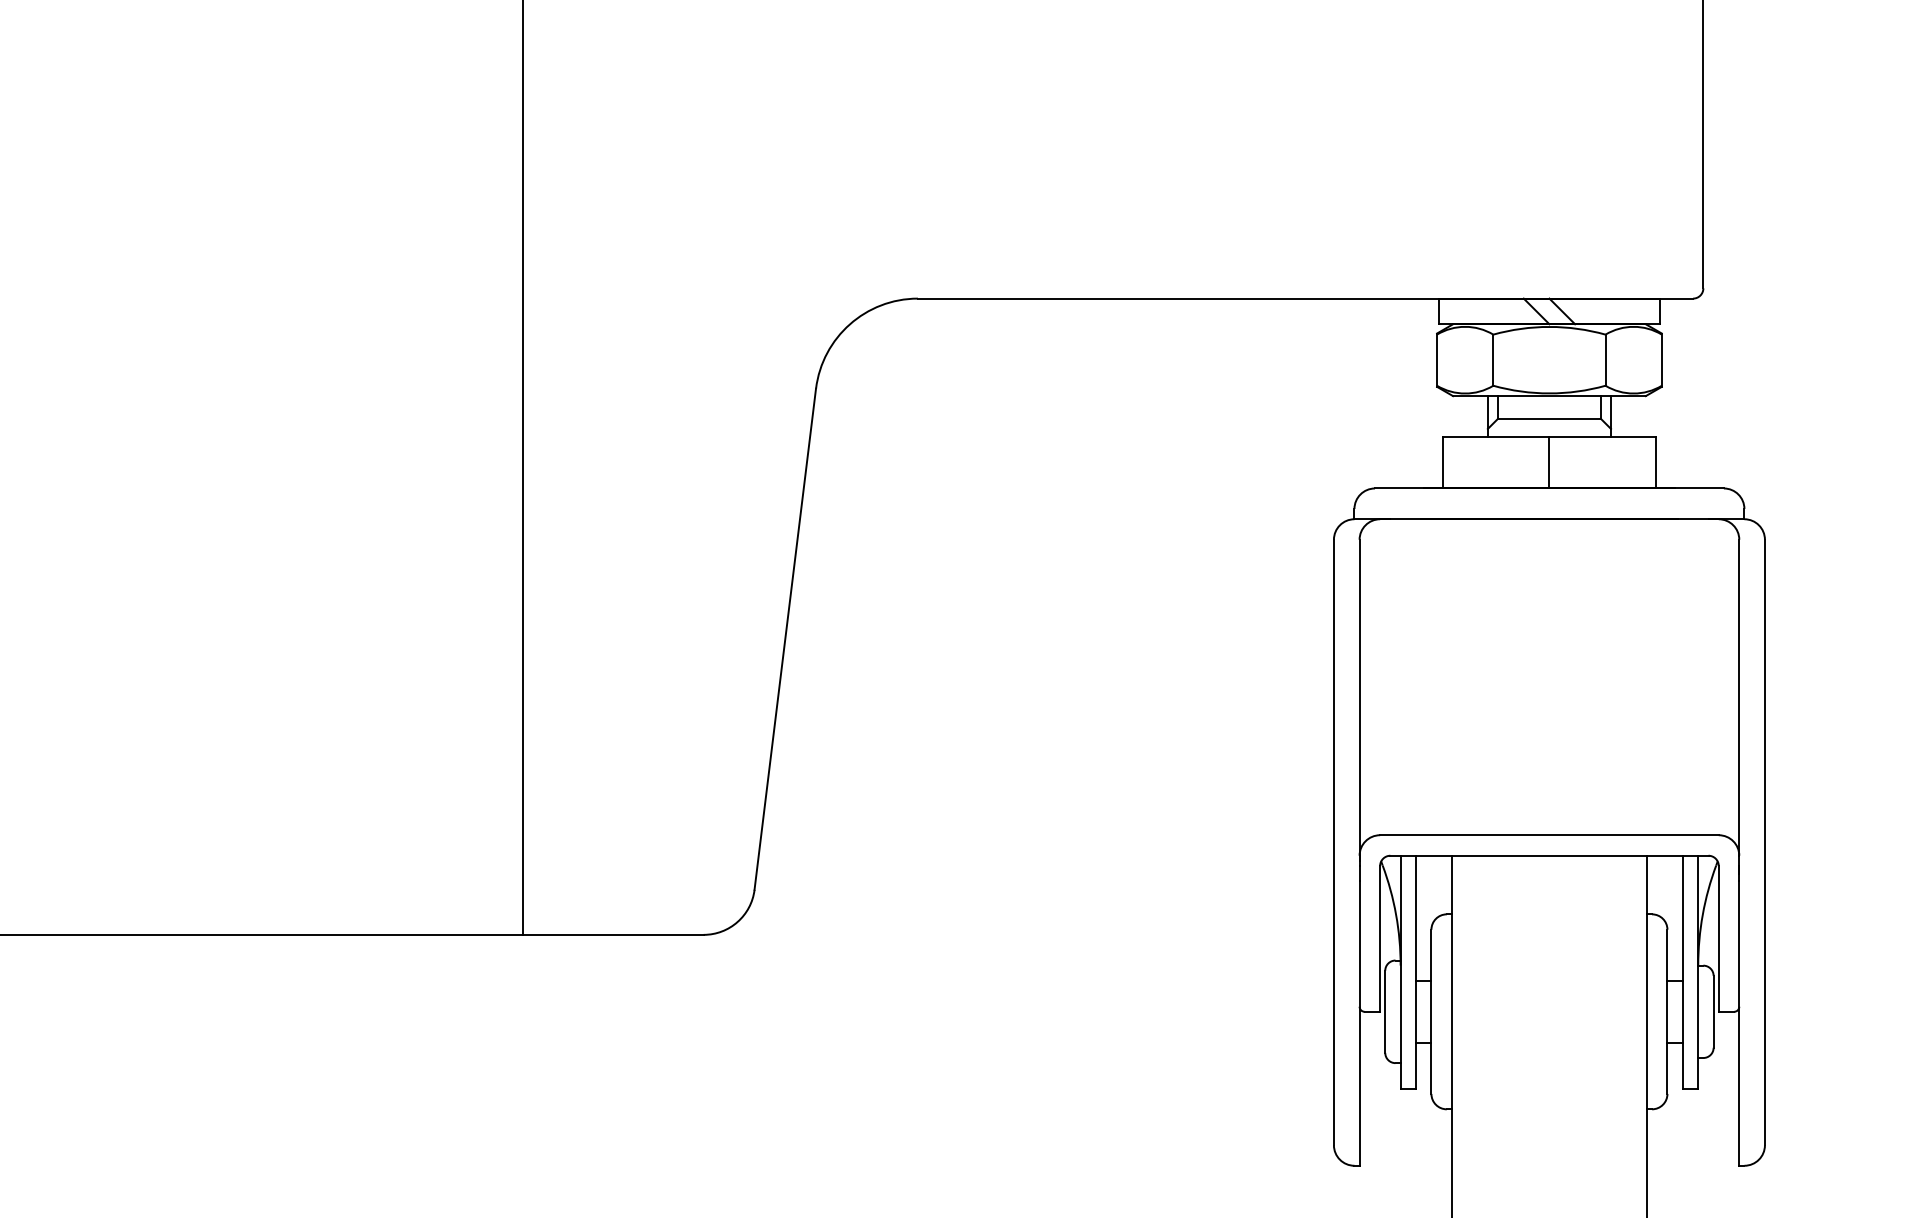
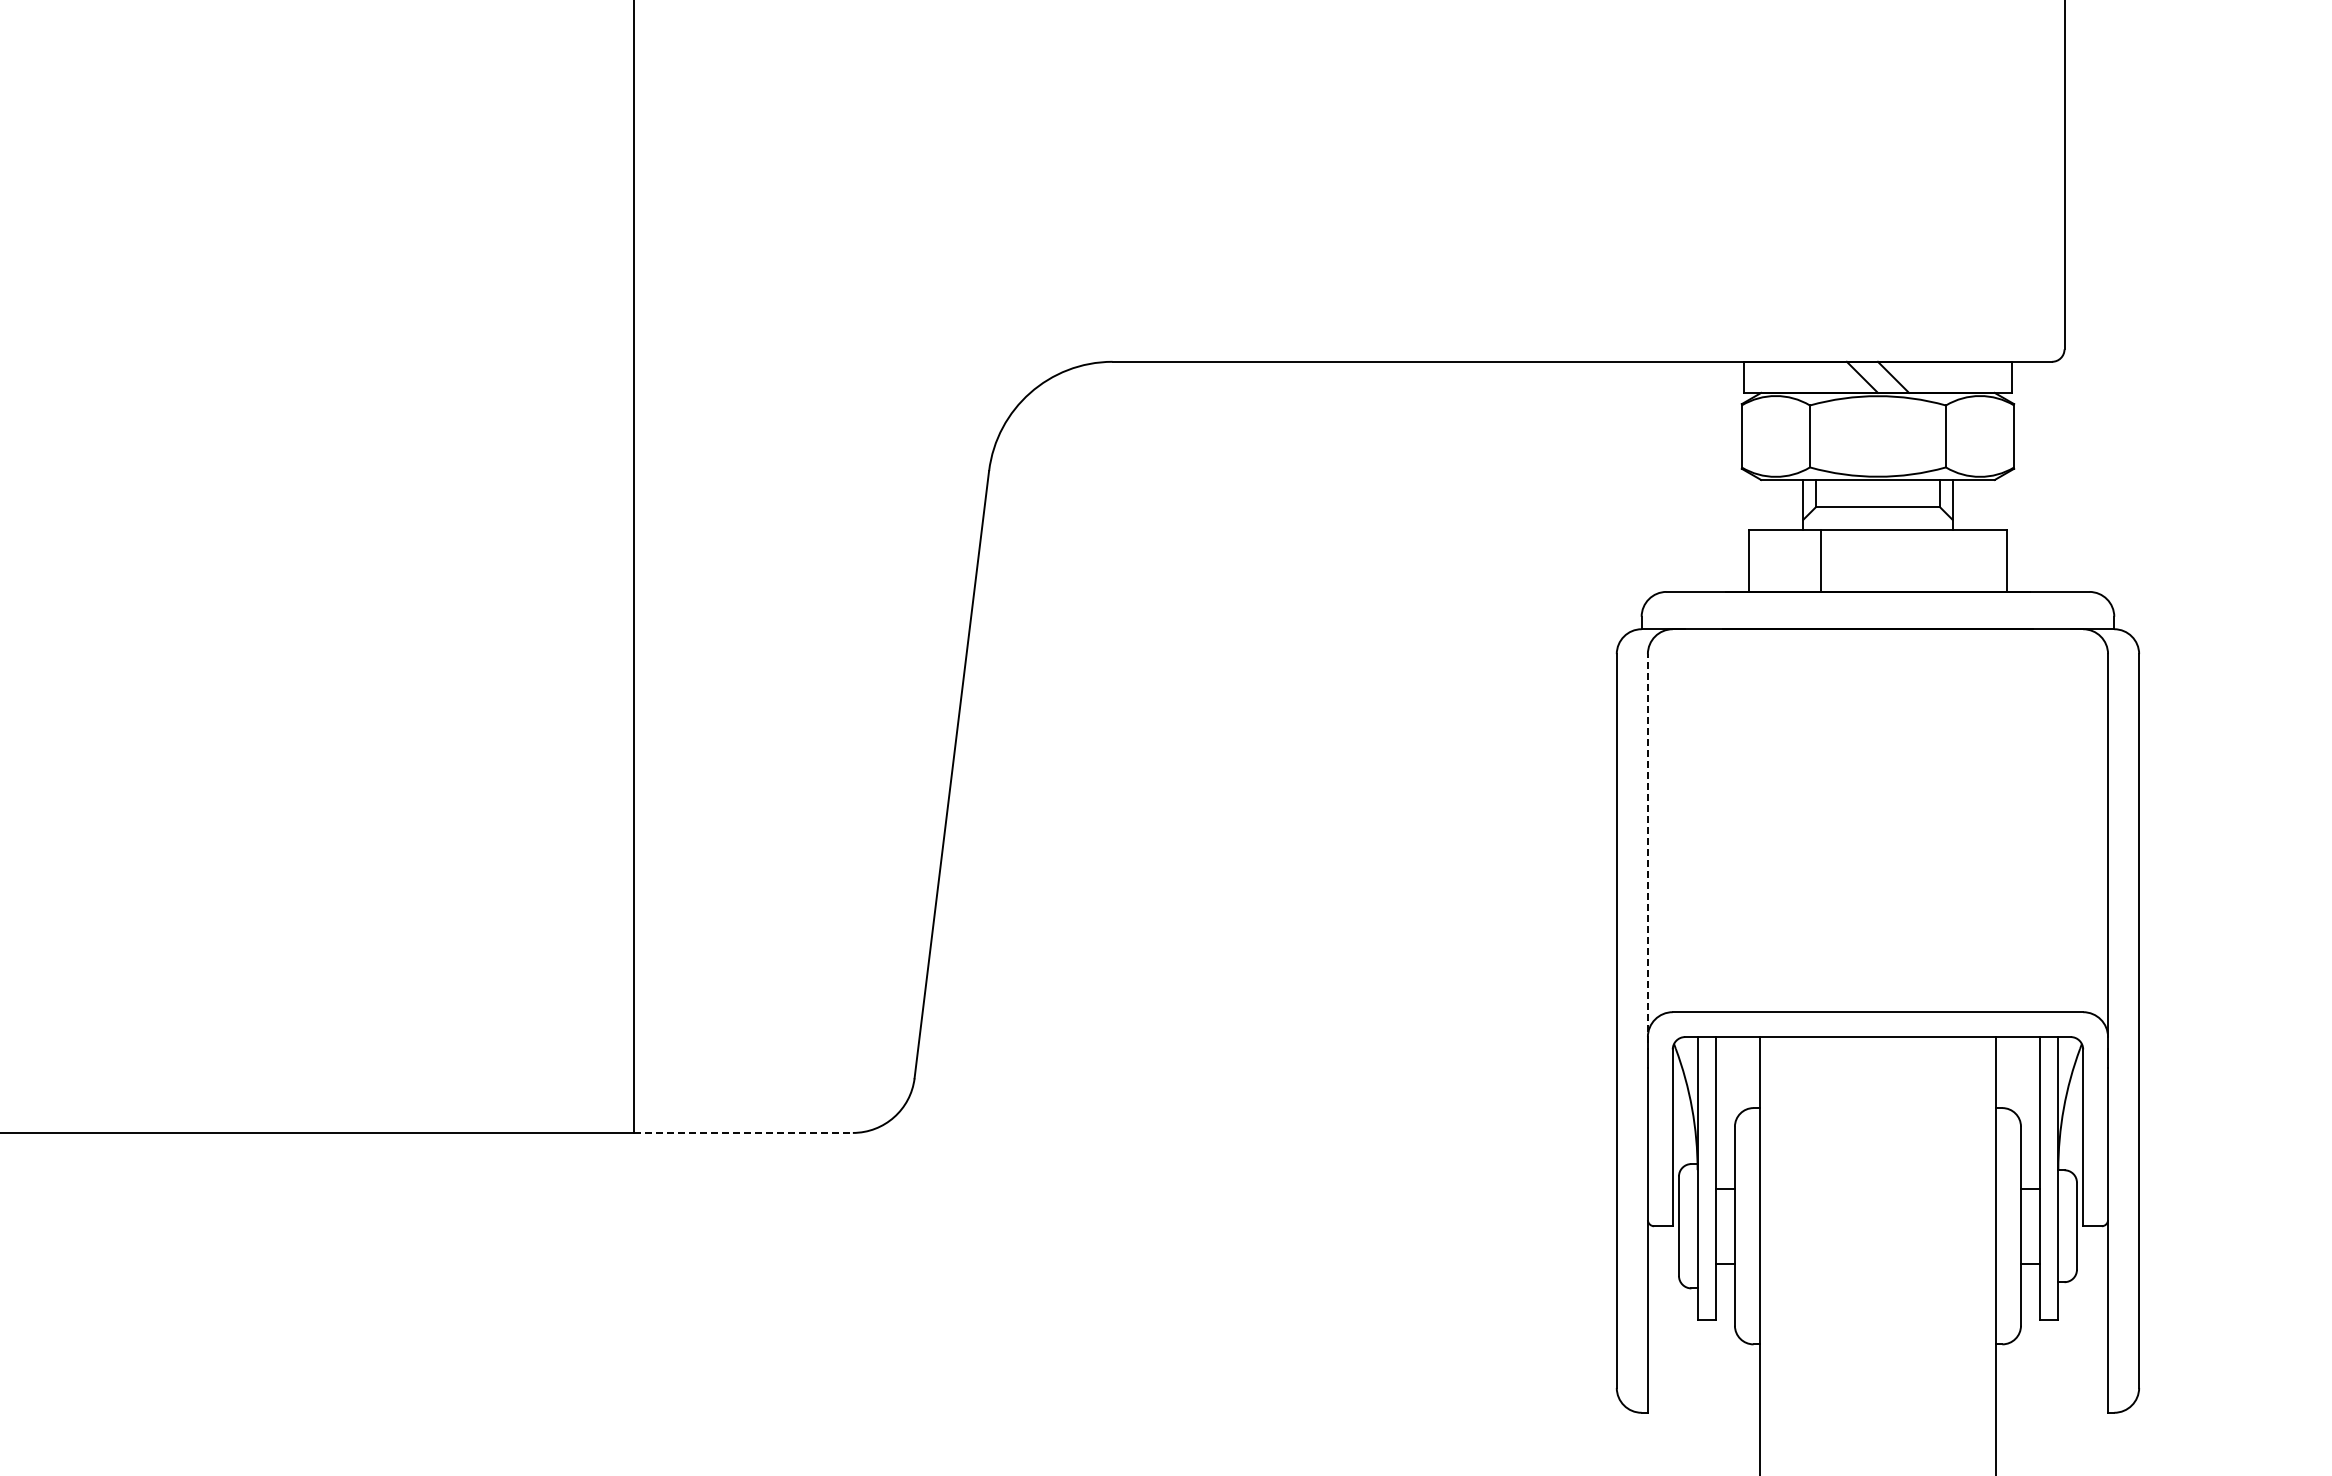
line: (1549, 462) -> (1820, 560), moved
line: (1359, 700) -> (1647, 848), solid -> dashed
line: (614, 934) -> (744, 1132), solid -> dashed

